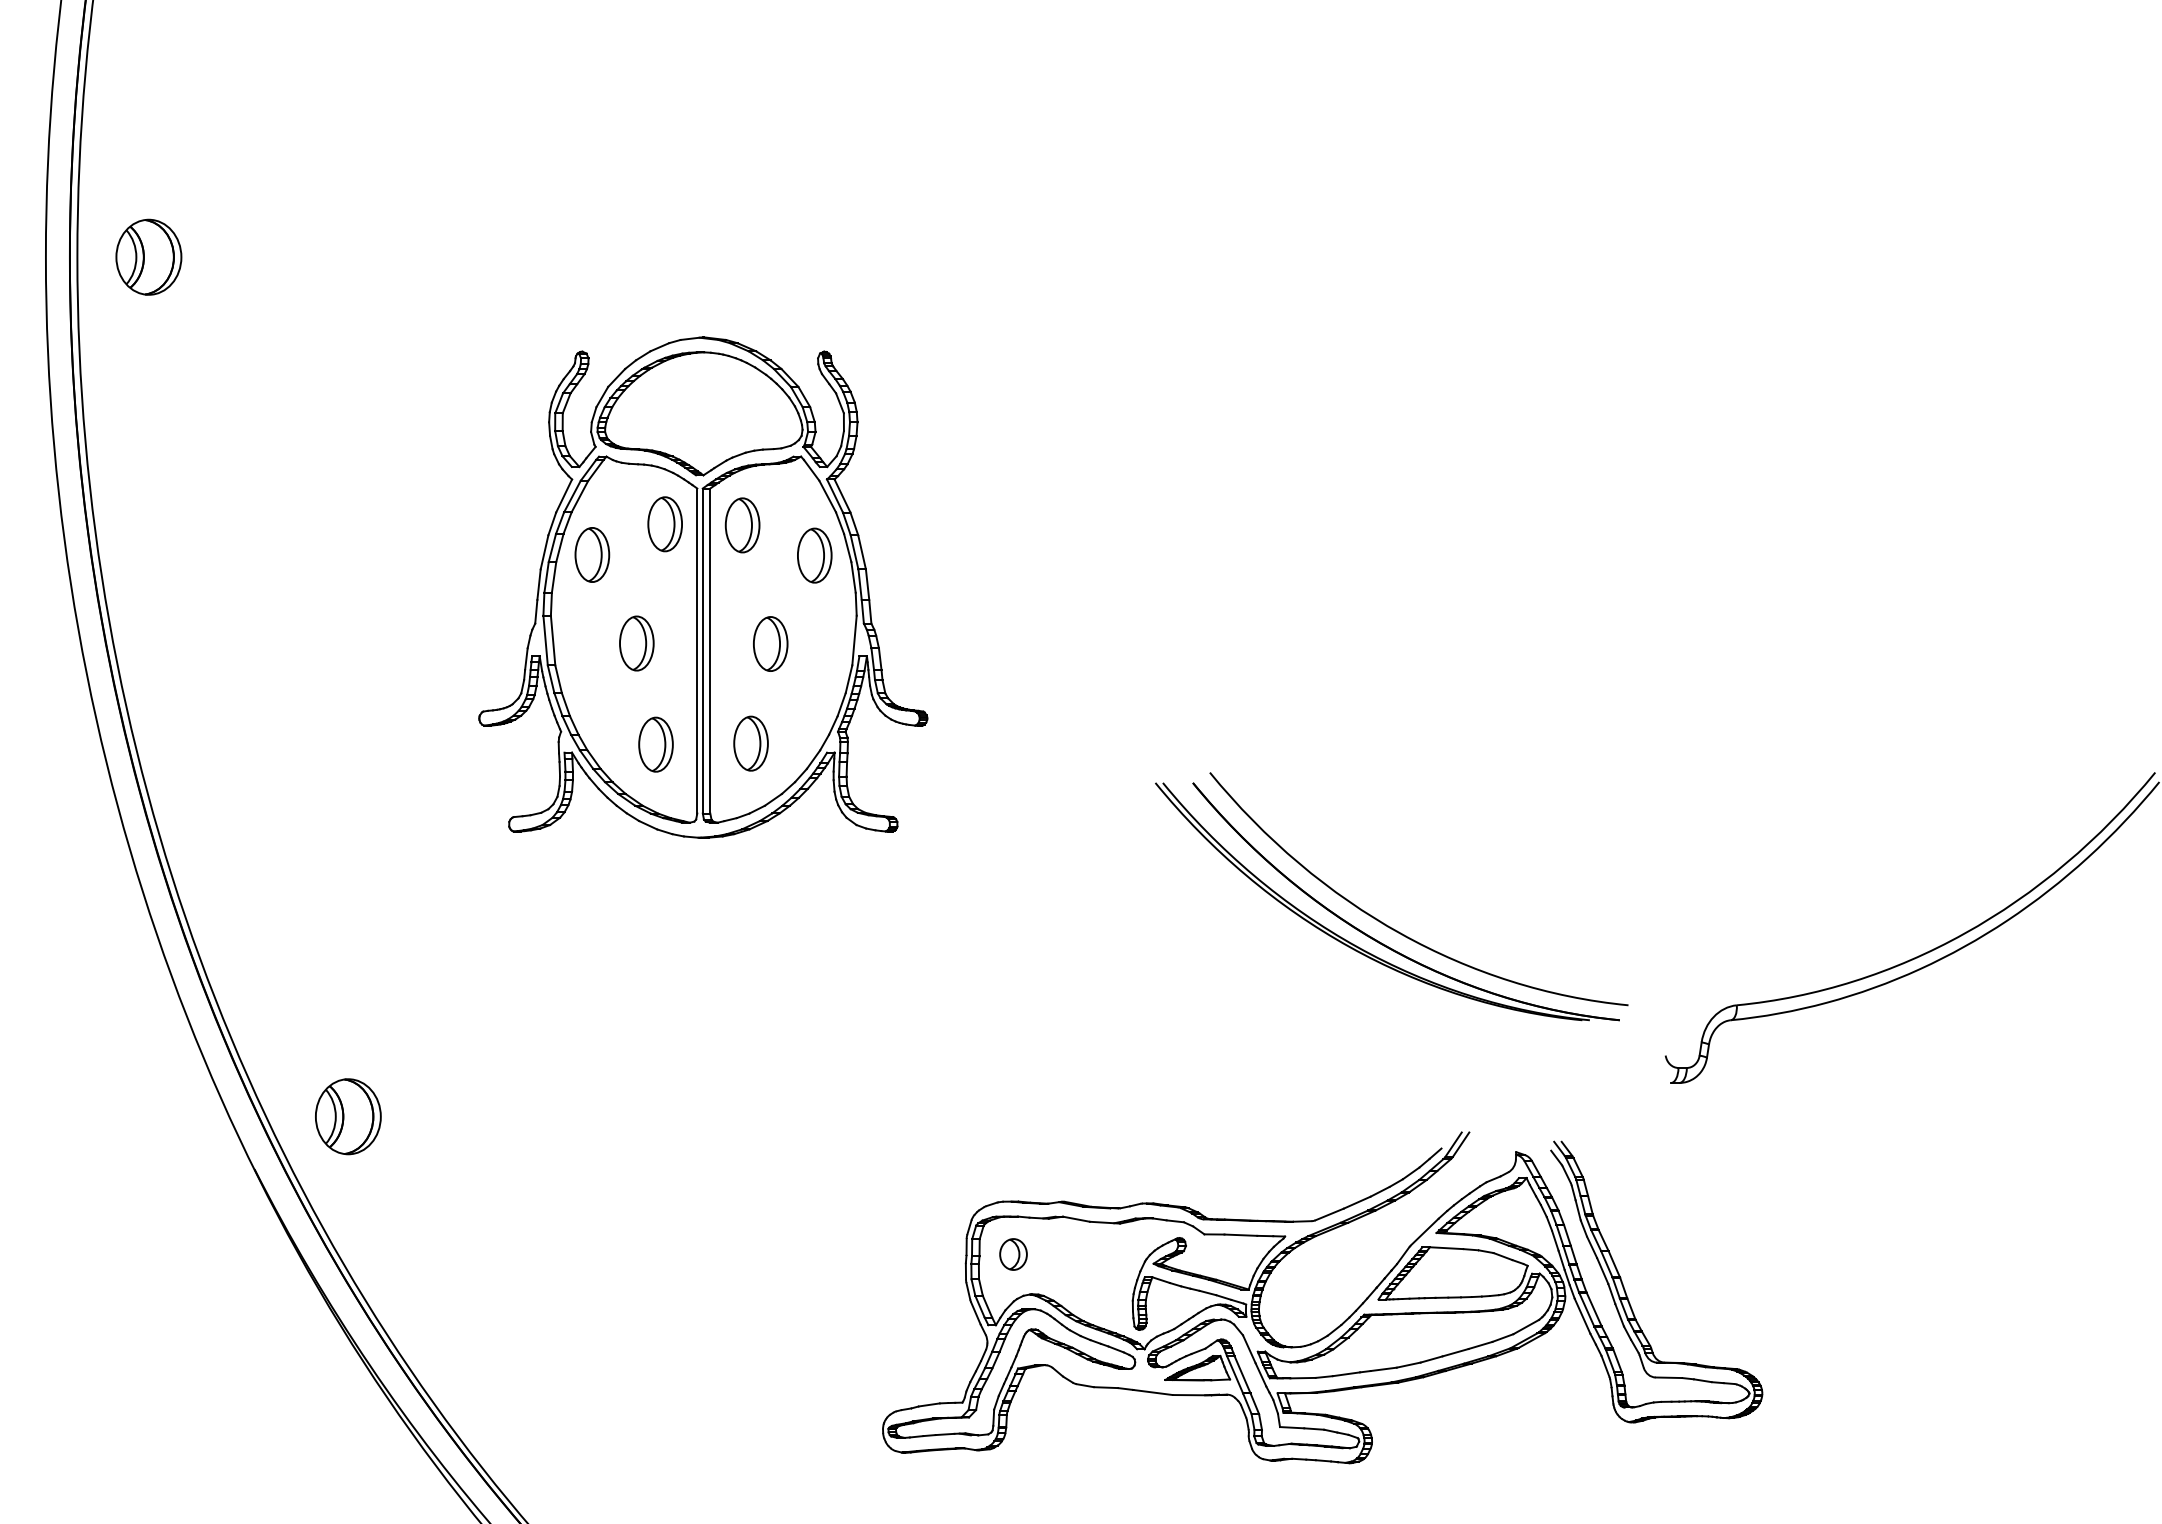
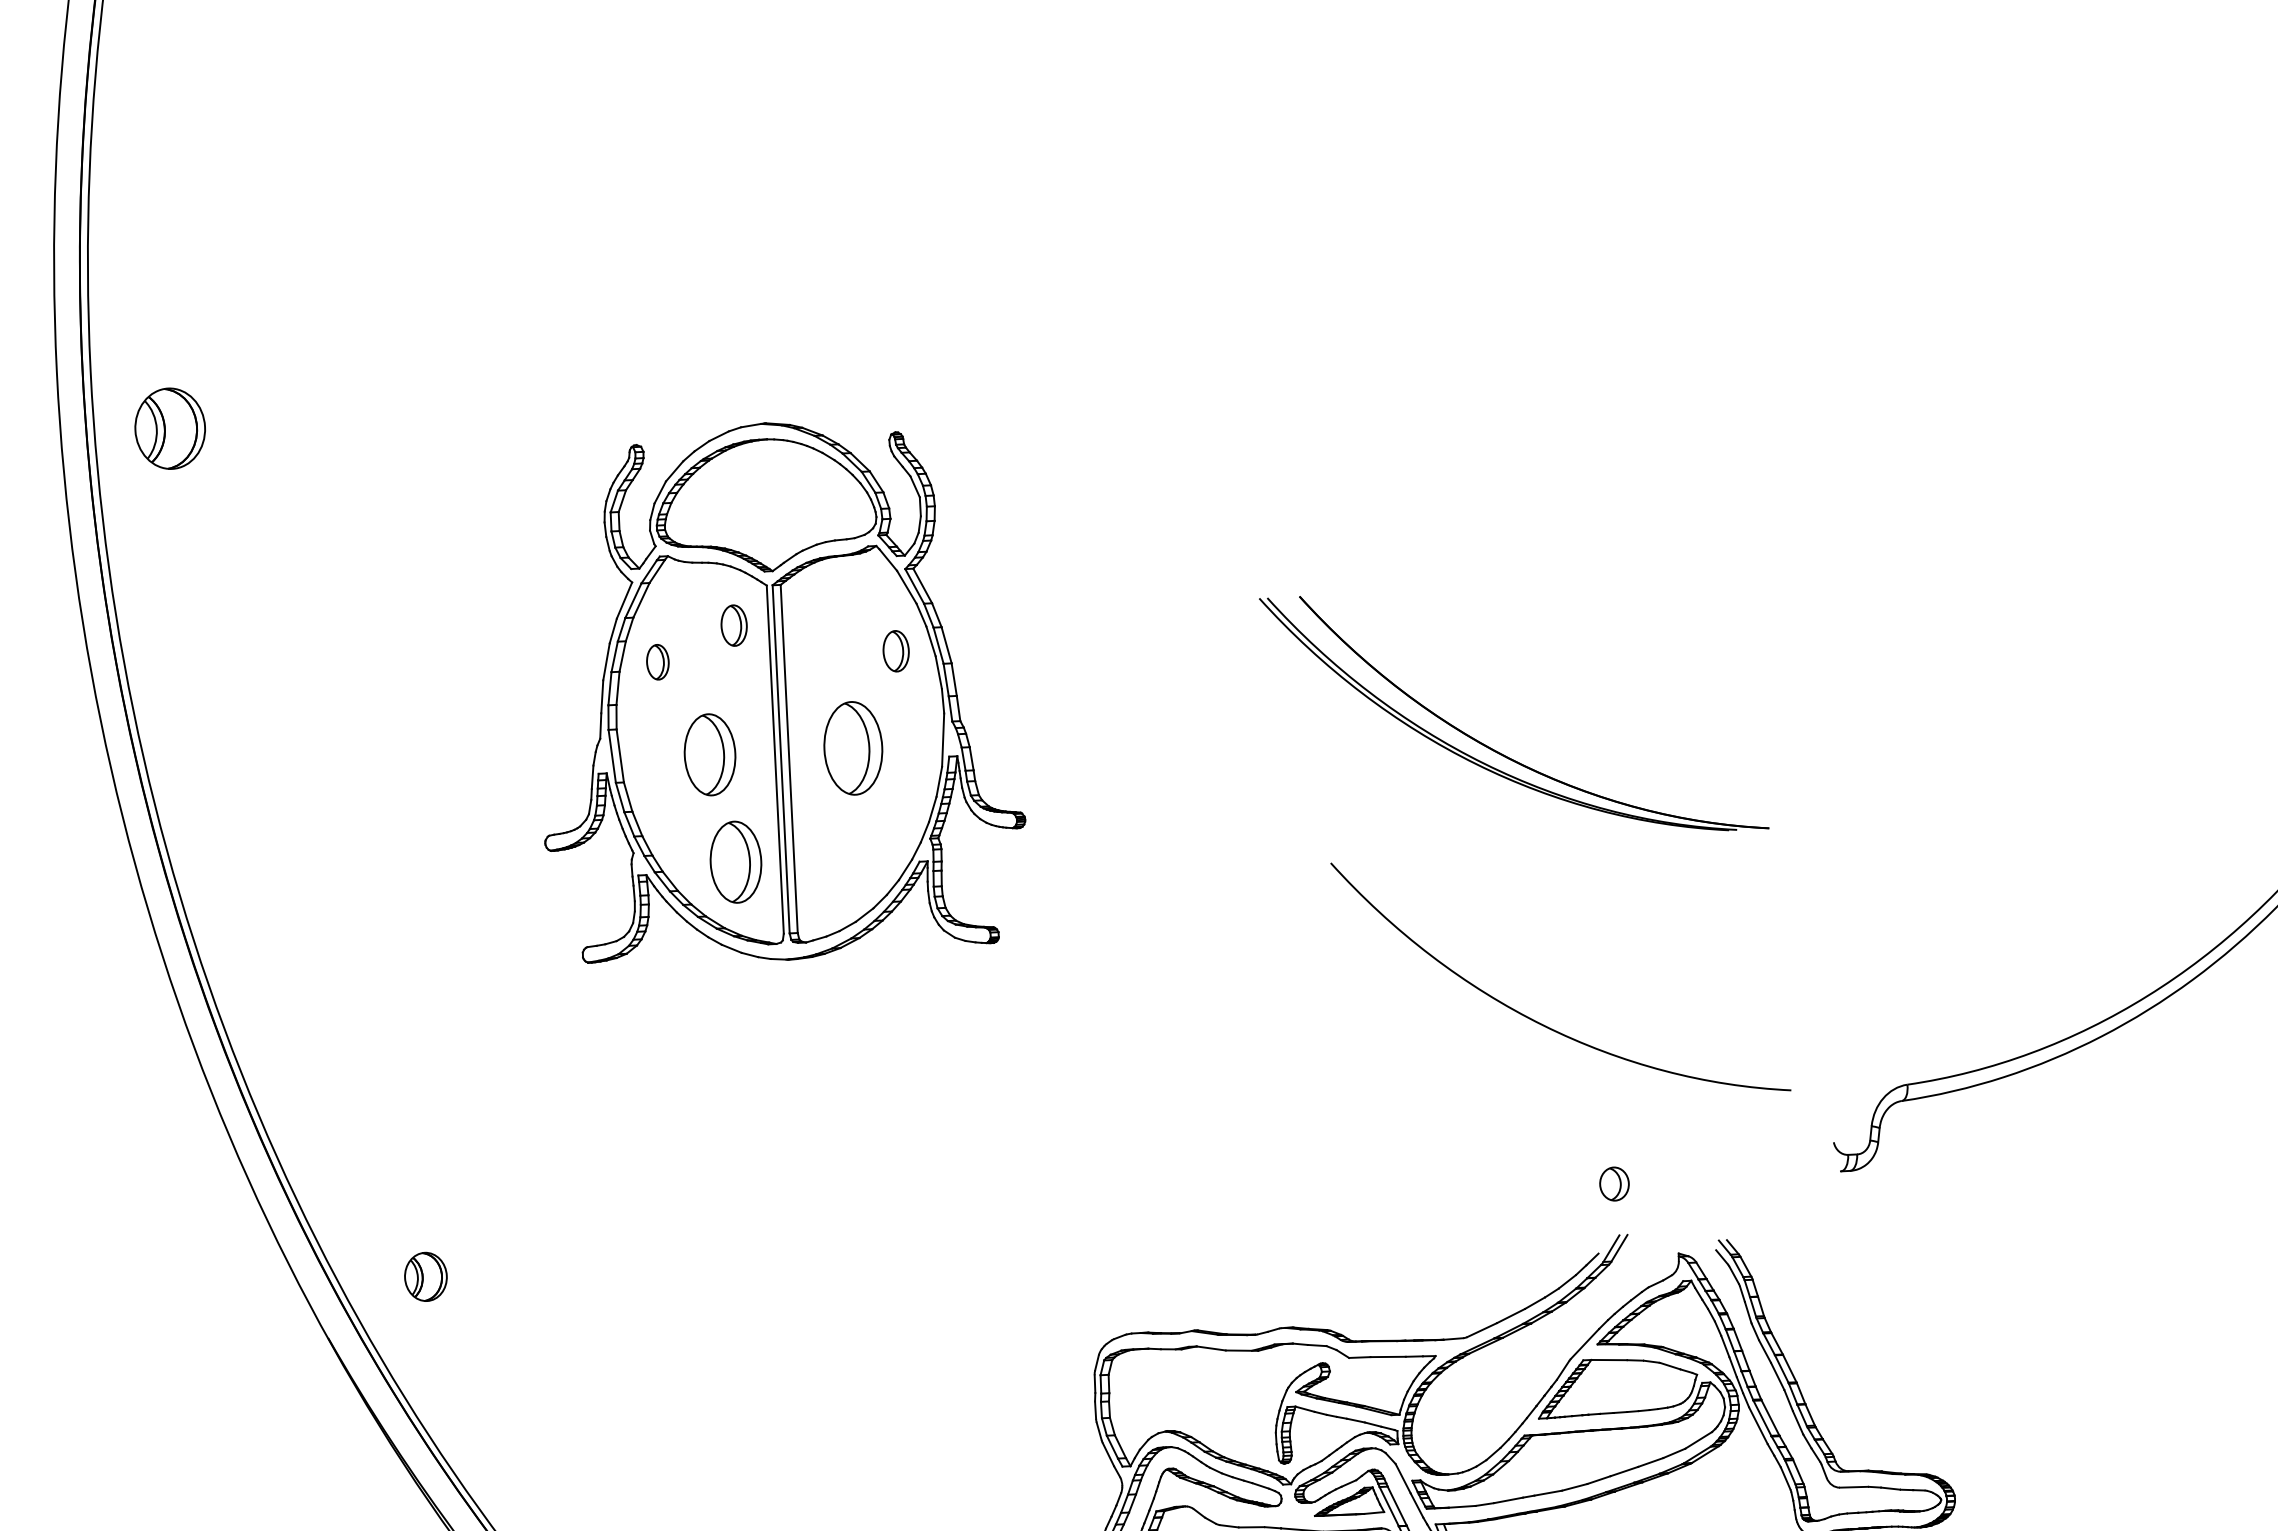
part: (148, 256) -> (169, 427), moved
part: (664, 524) -> (733, 625), size x0.7
part: (742, 525) -> (817, 622), removed
part: (592, 554) -> (657, 661), size x0.6
part: (814, 555) -> (895, 651), size x0.7
part: (636, 643) -> (709, 754), size x1.4
part: (770, 643) -> (853, 747), size x1.6
part: (750, 743) -> (837, 855), removed
part: (655, 744) -> (735, 861), size x1.4
part: (1366, 933) -> (1493, 748), moved
part: (348, 1116) -> (426, 1276), size x0.6
part: (1013, 1254) -> (1614, 1184), moved

